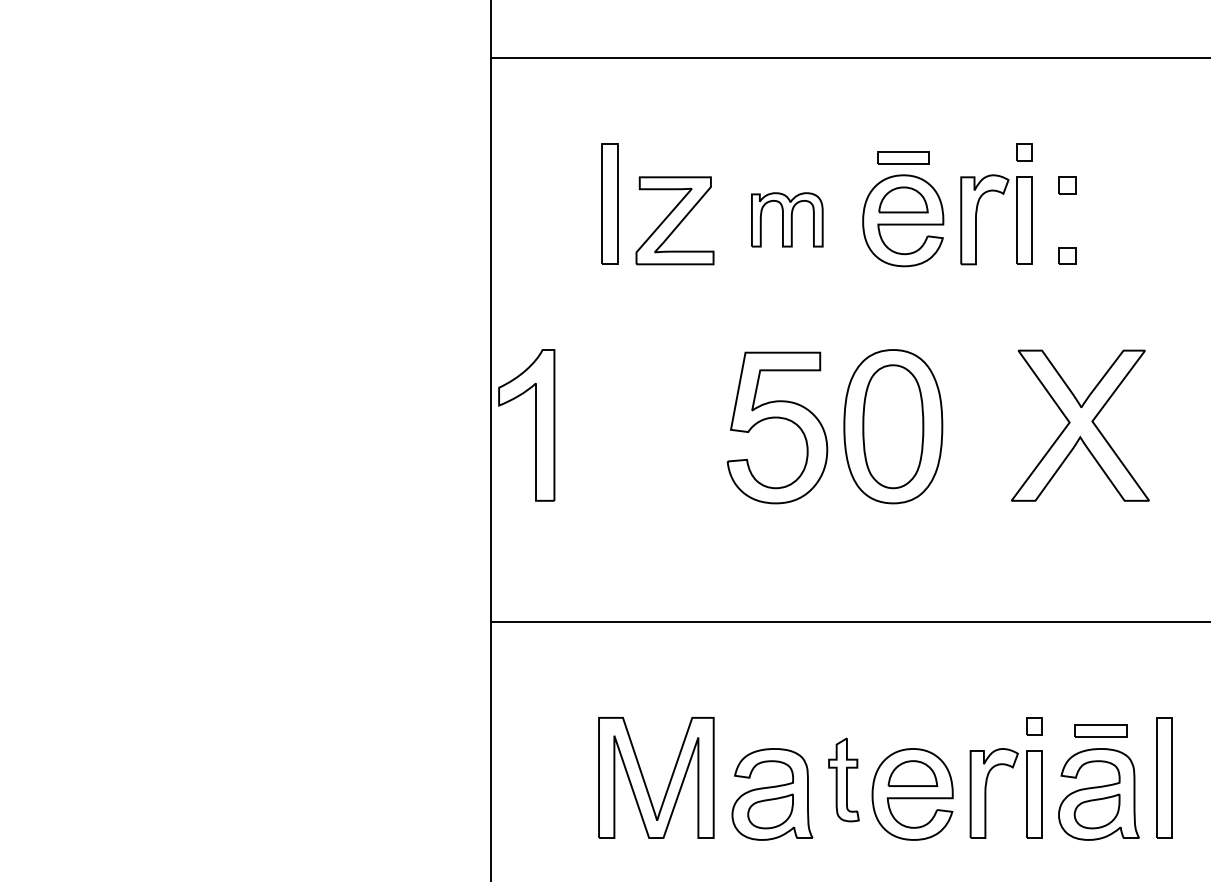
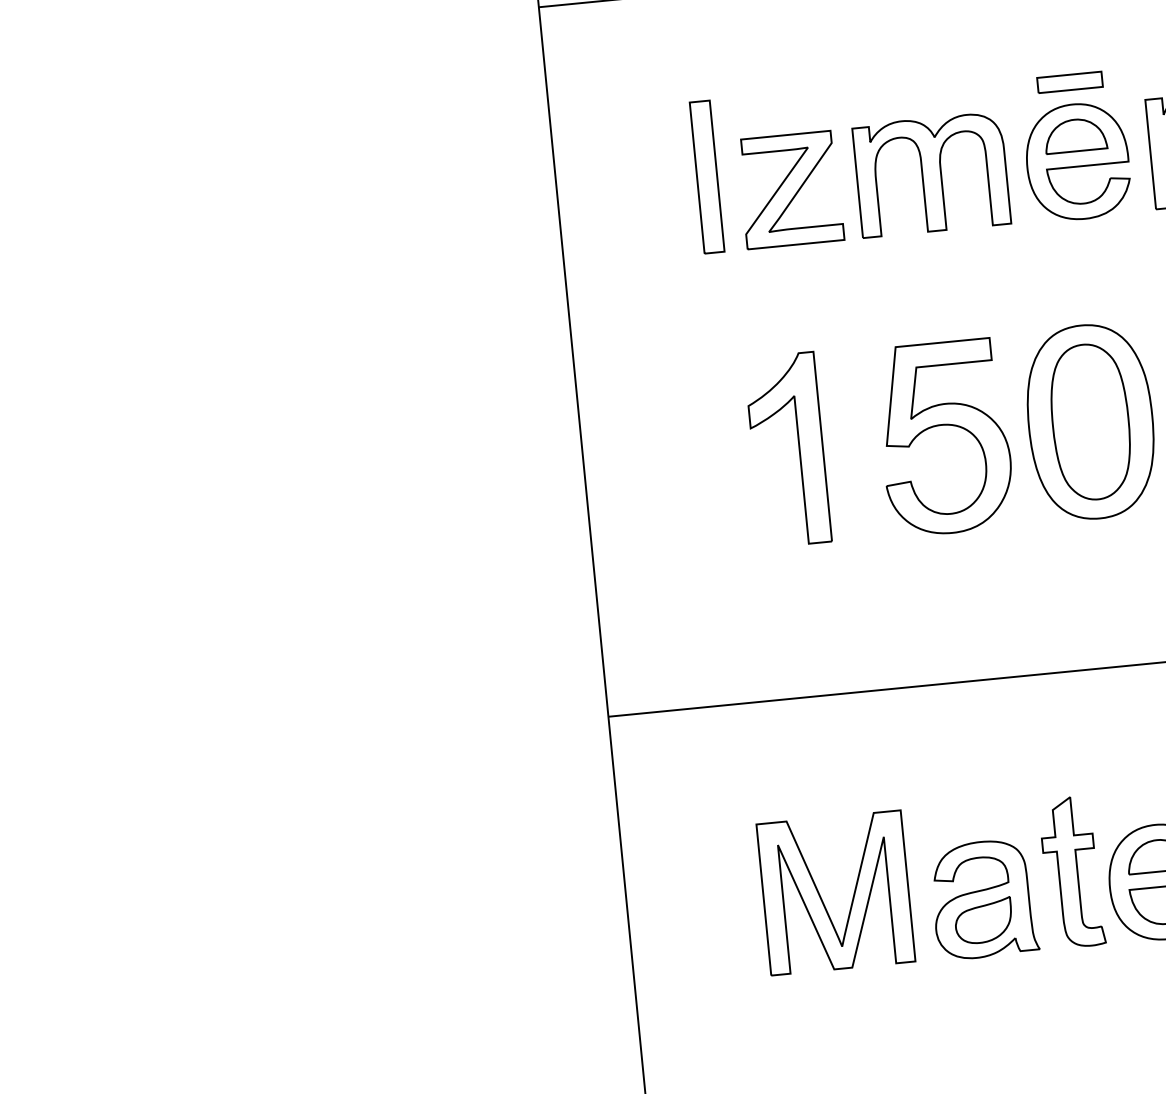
part: (787, 219) -> (932, 174), size x1.67
part: (535, 425) -> (798, 449), moved
part: (843, 779) -> (1071, 871), size x1.43

